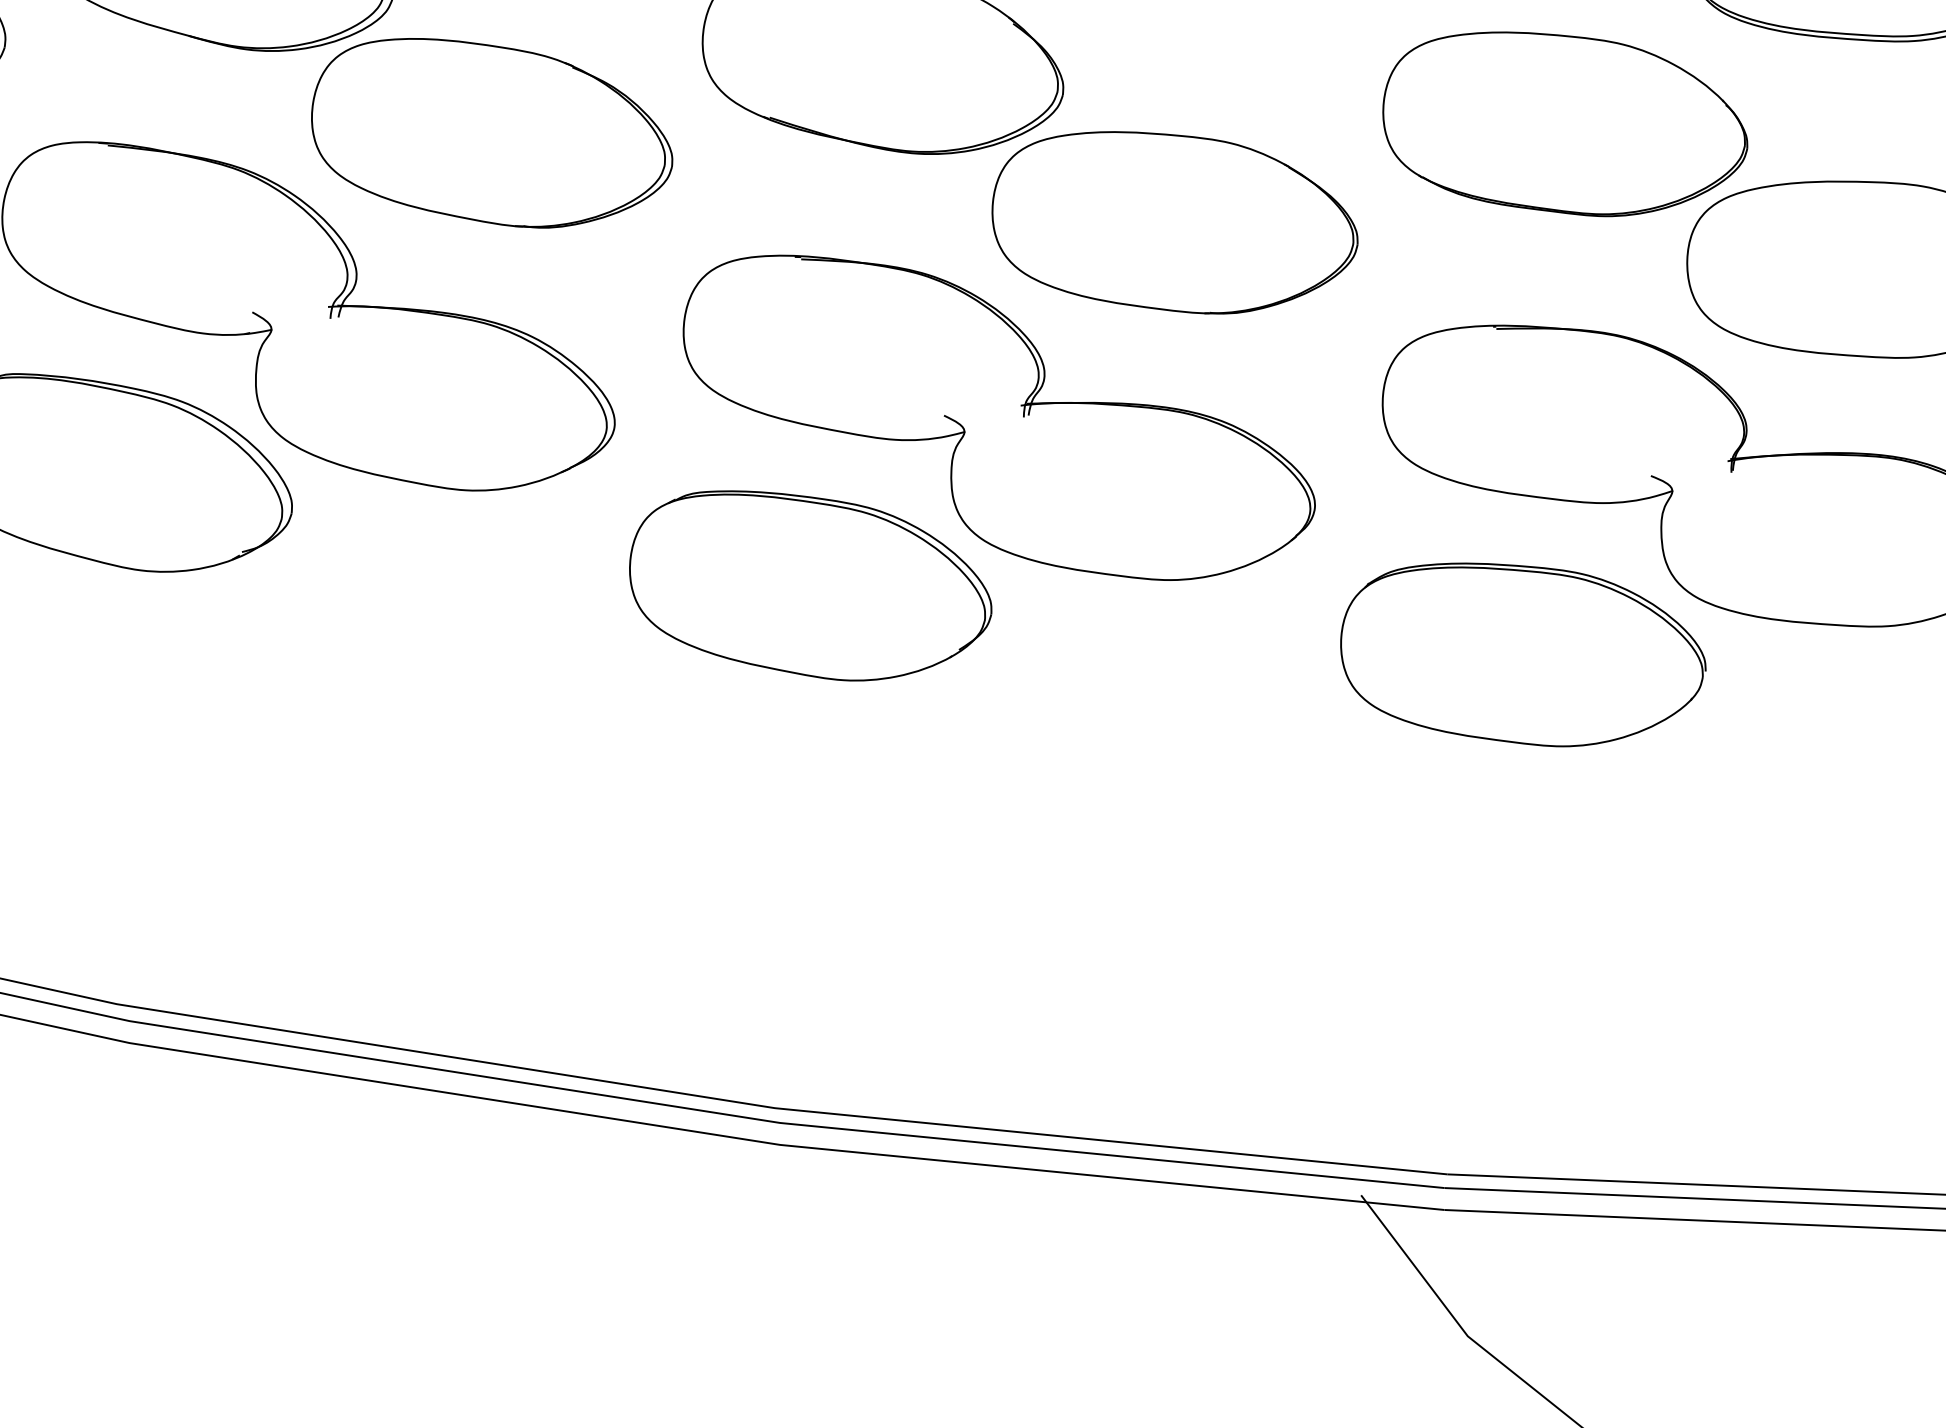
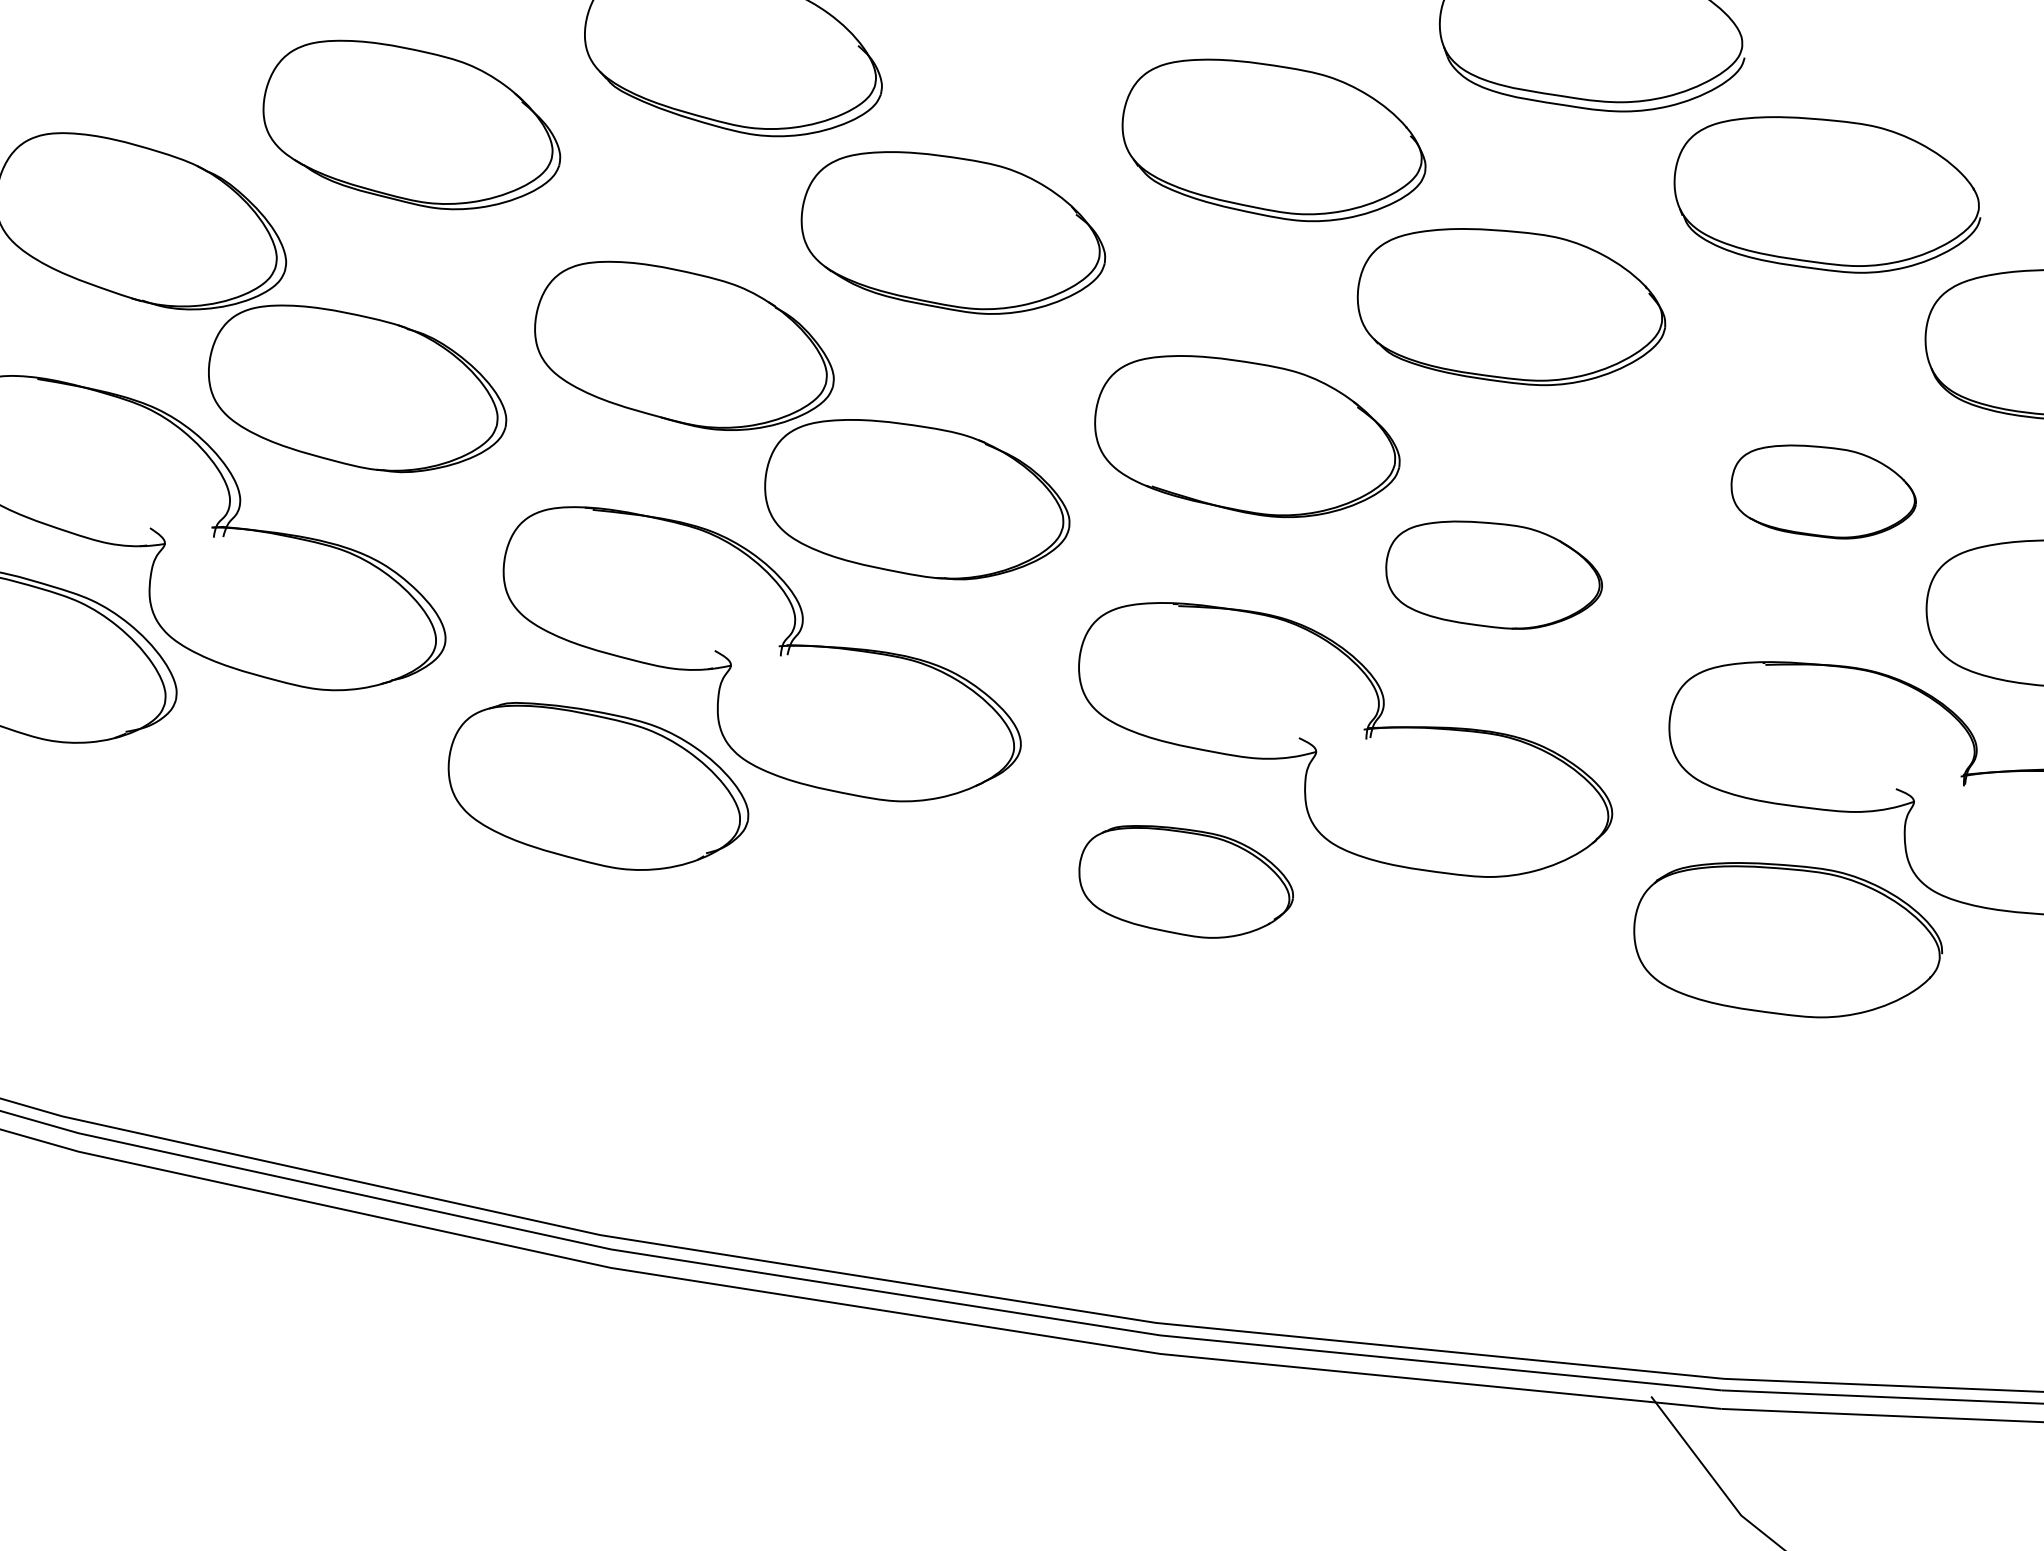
part: (1565, 123) -> (1823, 491), size x0.6
part: (1175, 221) -> (1494, 574), size x0.7
part: (809, 585) -> (1185, 881), size x0.7

